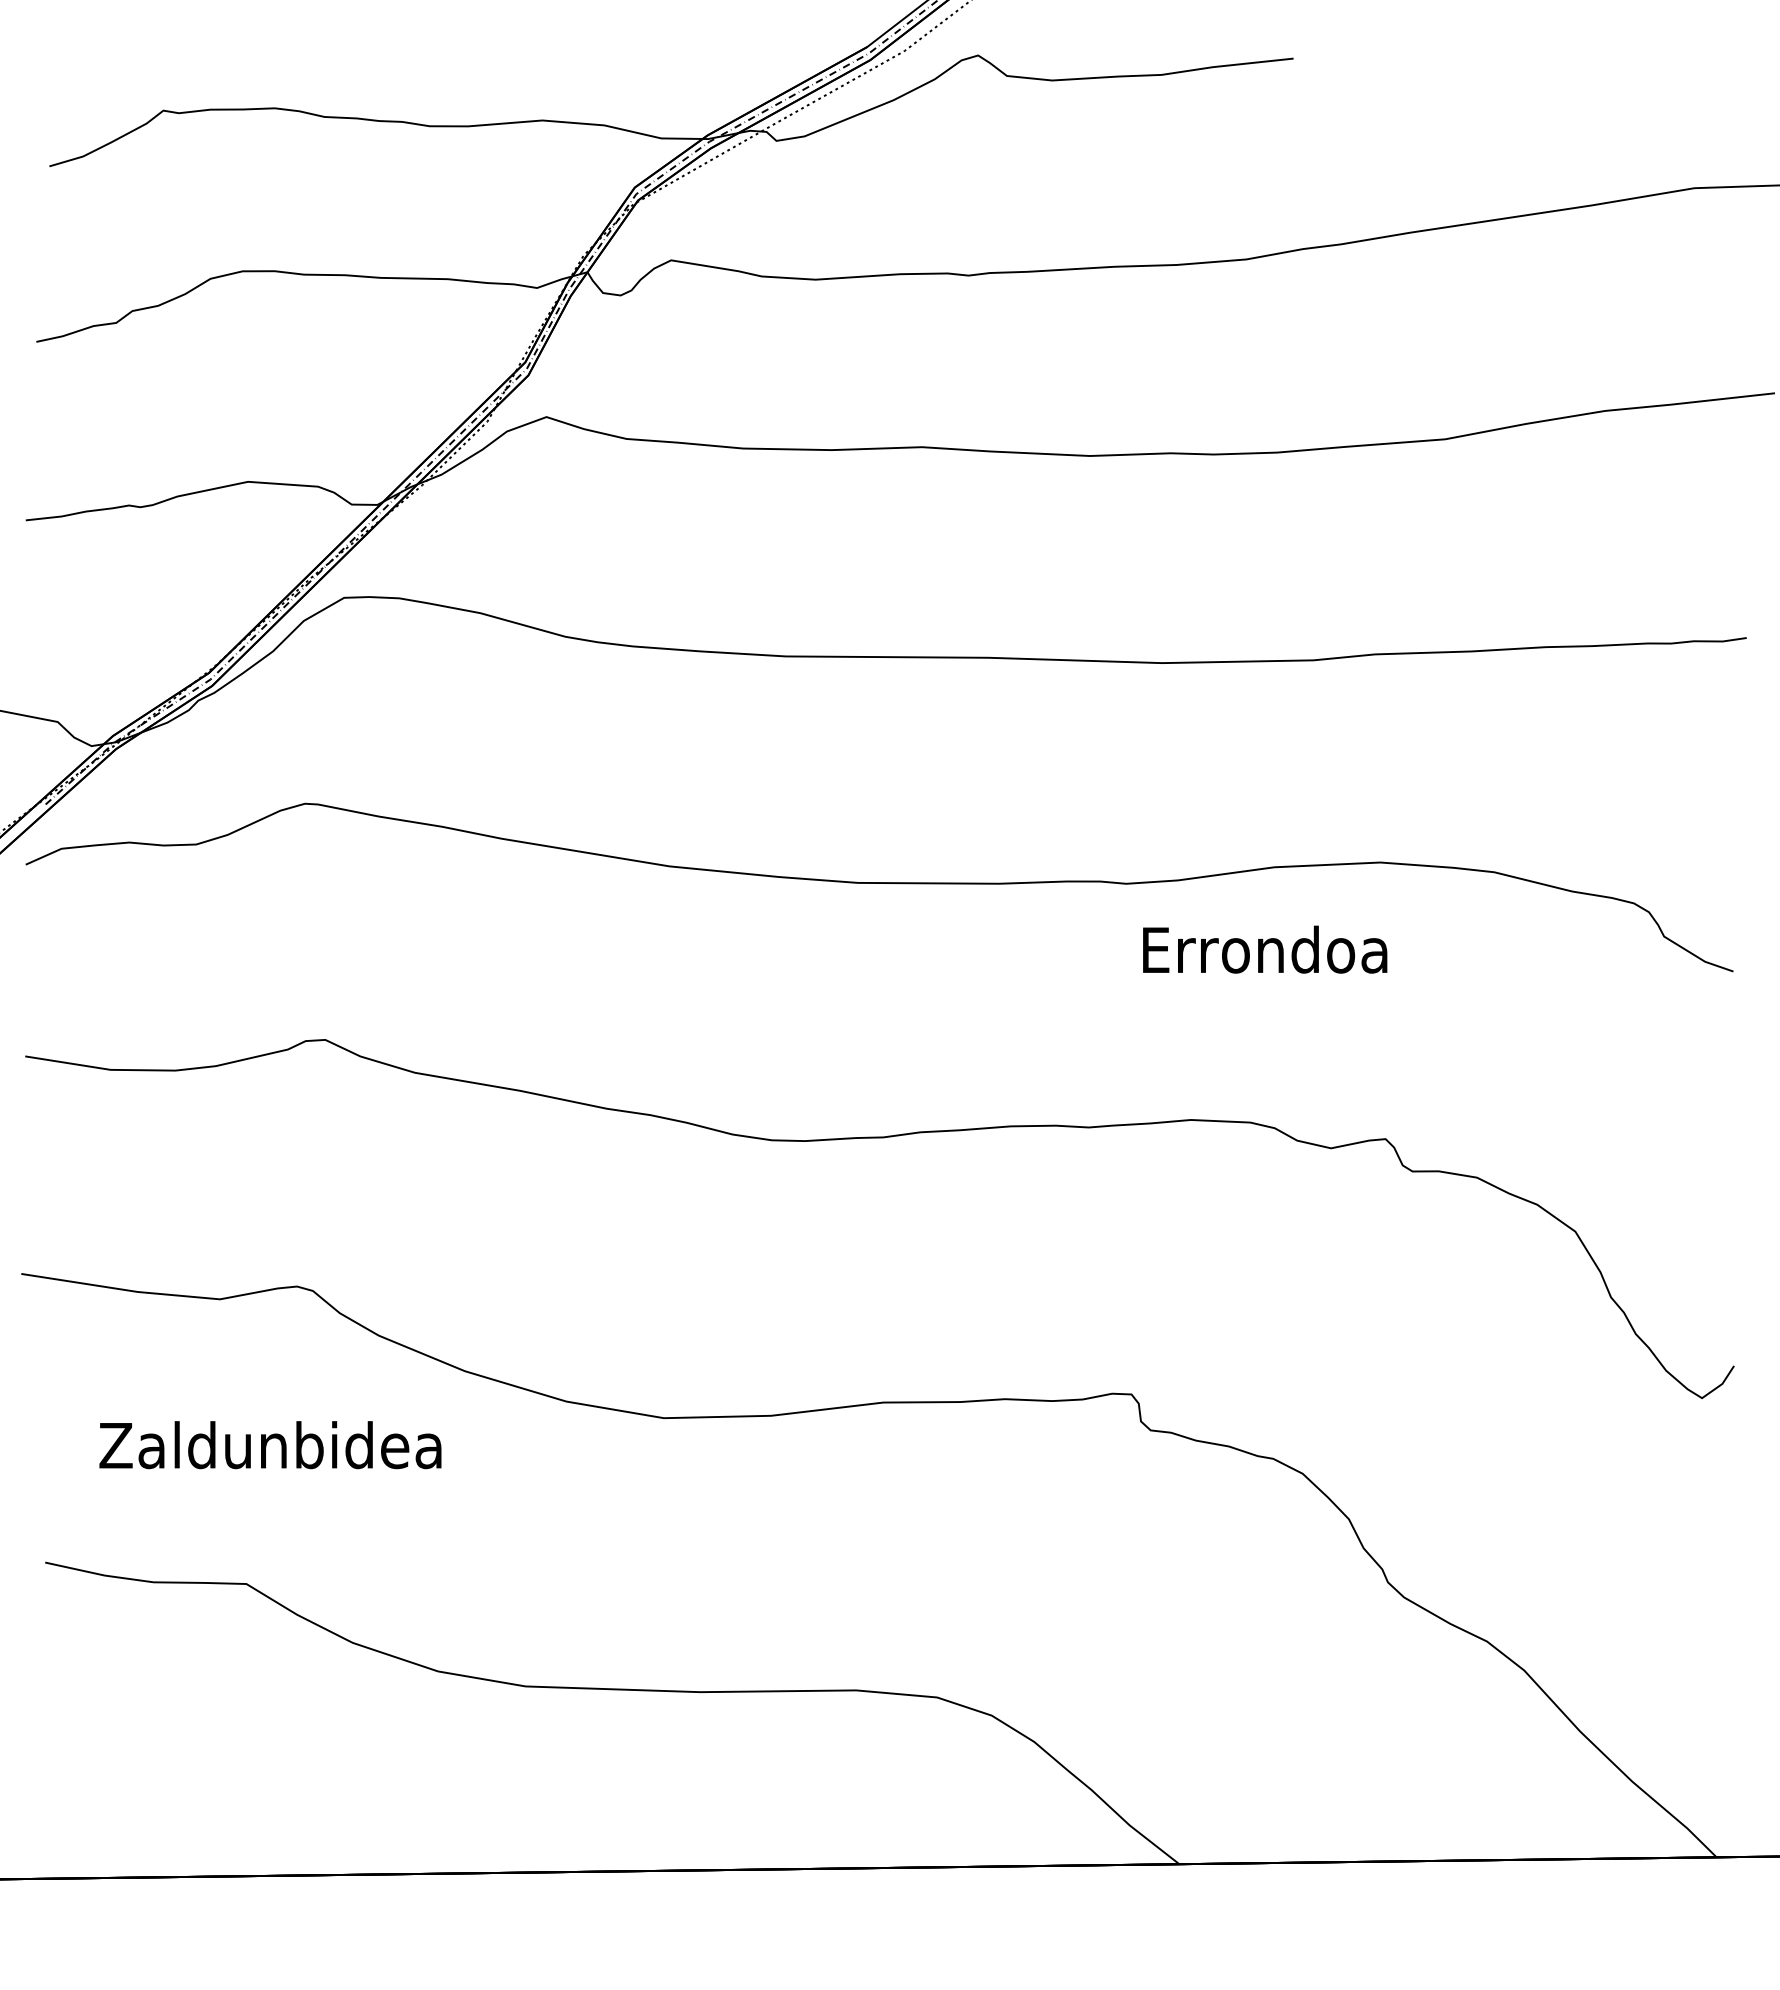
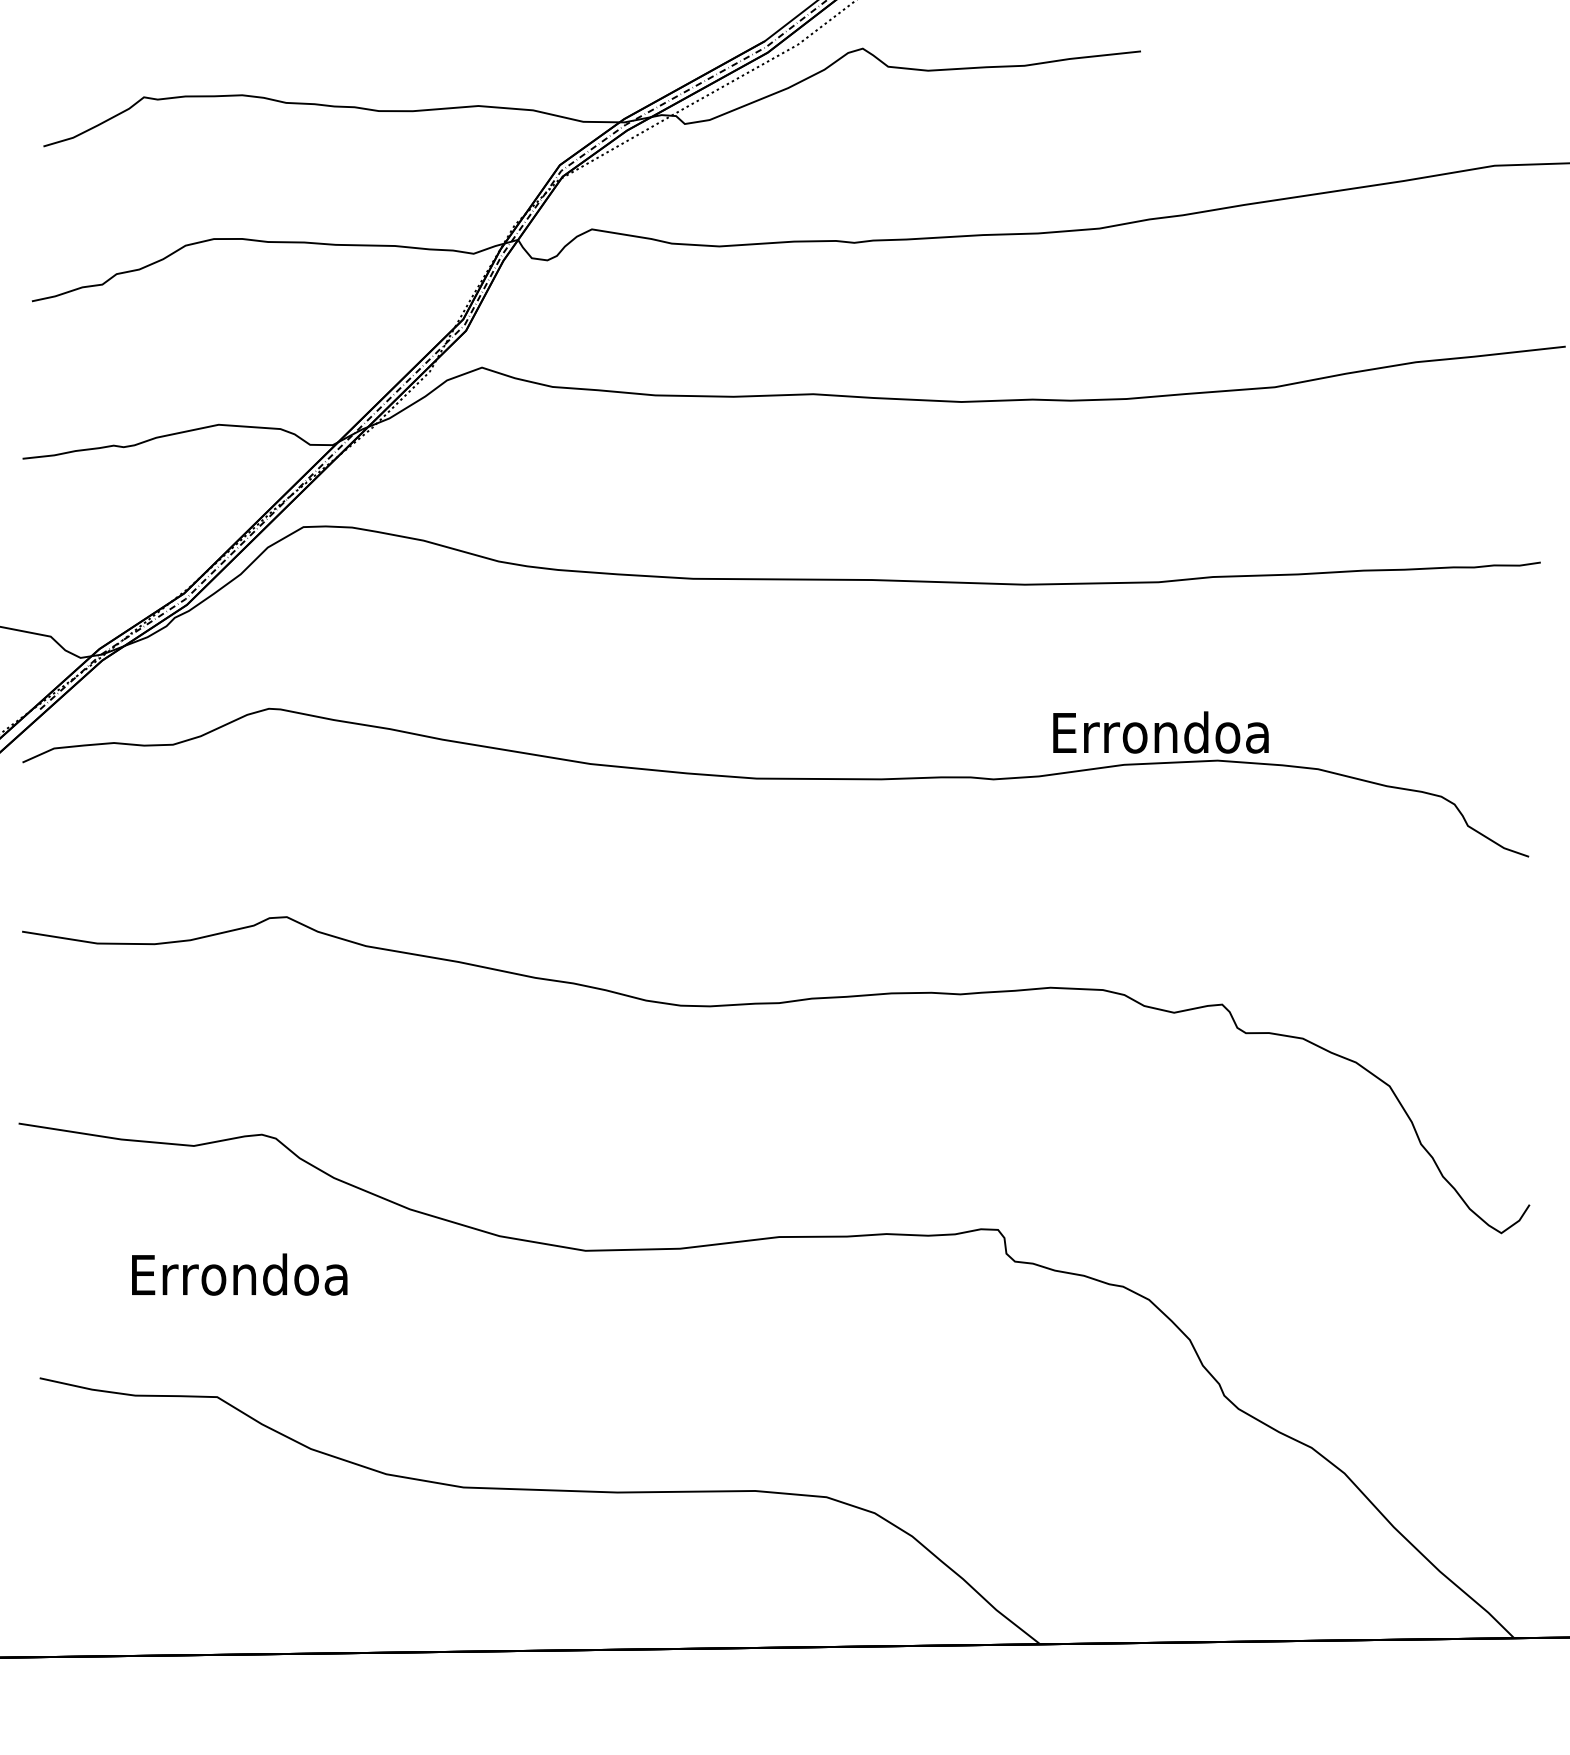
text: (1265, 949) -> (1161, 732), moved
text: (270, 1445) -> (238, 1274), Zaldunbidea -> Errondoa

